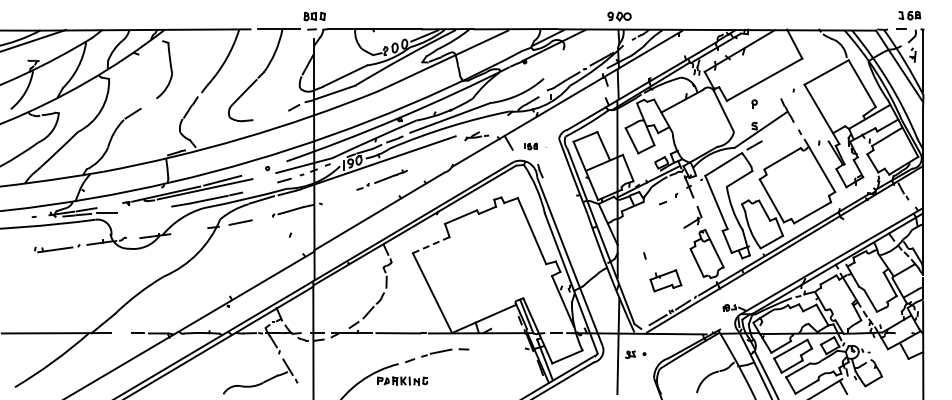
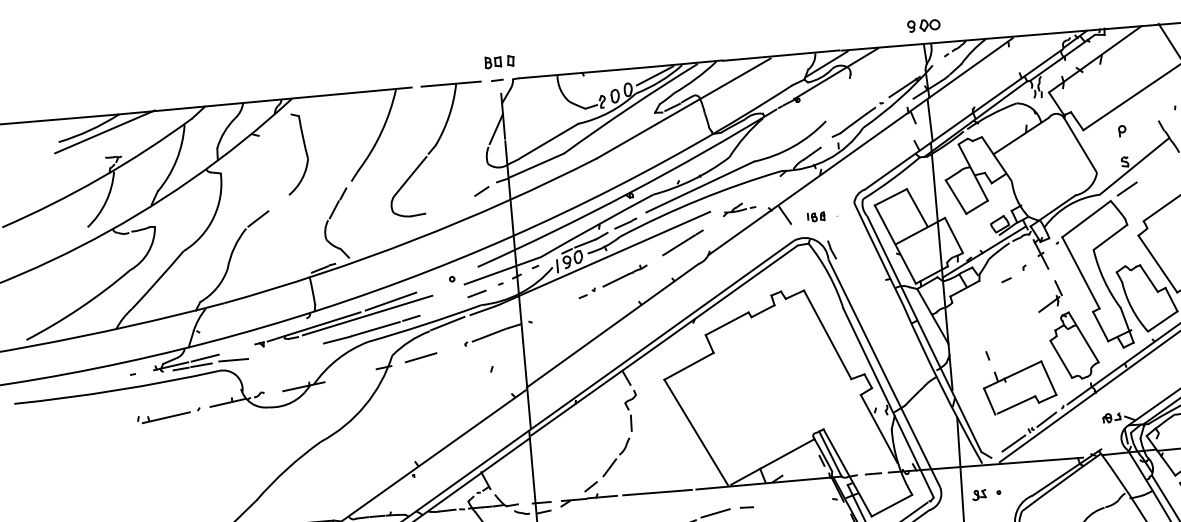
line: (434, 156) -> (682, 242), added
line: (431, 244) -> (689, 365), dashed -> solid
part: (665, 280) -> (1019, 387), size x1.67

